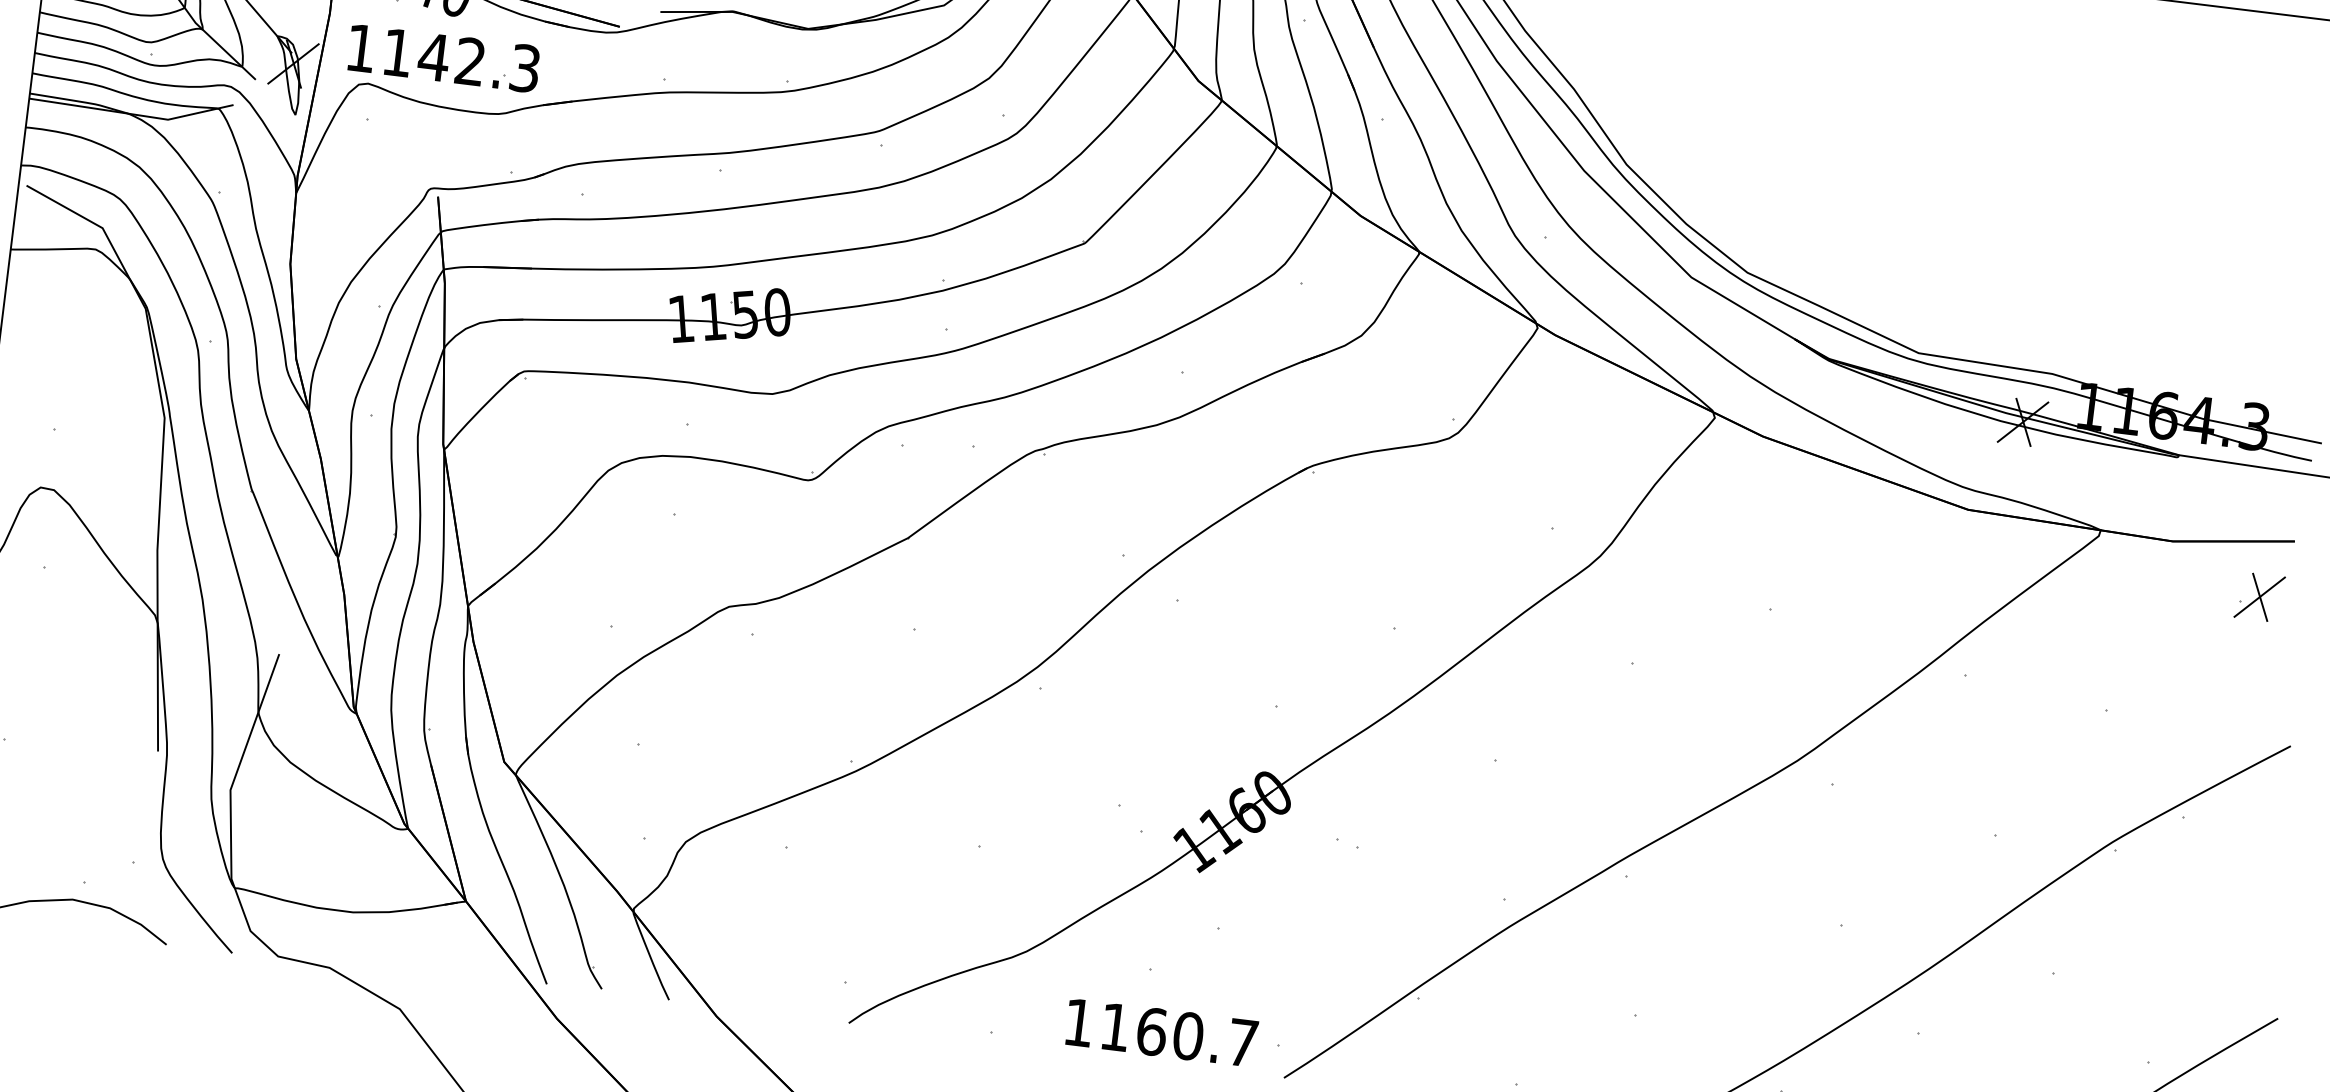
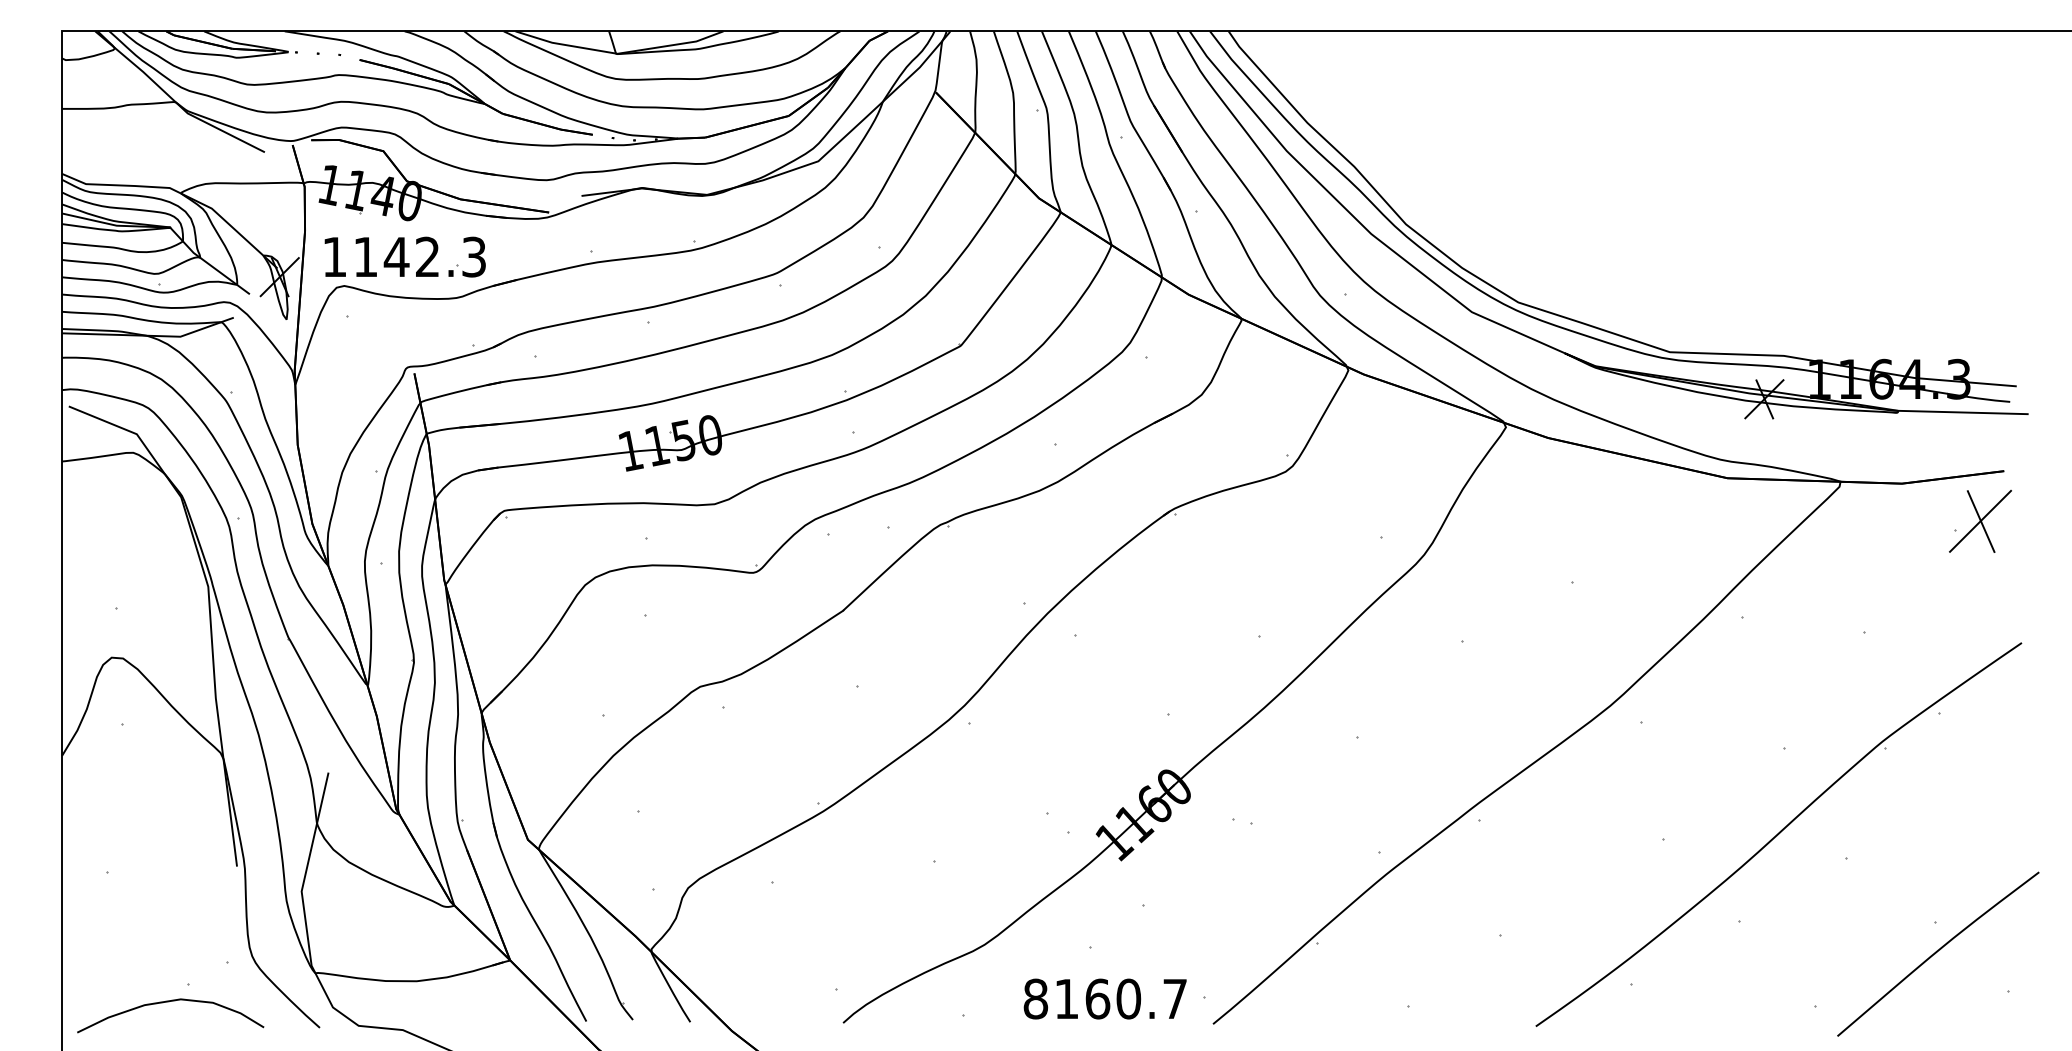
part: (2259, 597) -> (1980, 521), size x1.6
text: (1078, 1022) -> (1035, 998), 1160.7 -> 8160.7

